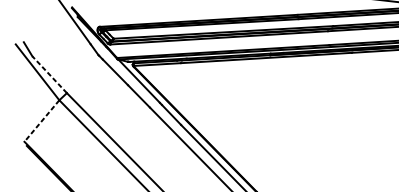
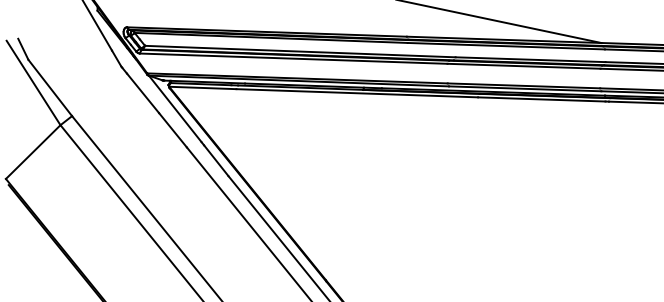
line: (49, 74) -> (50, 87), dashed -> solid
line: (41, 121) -> (32, 152), dashed -> solid

